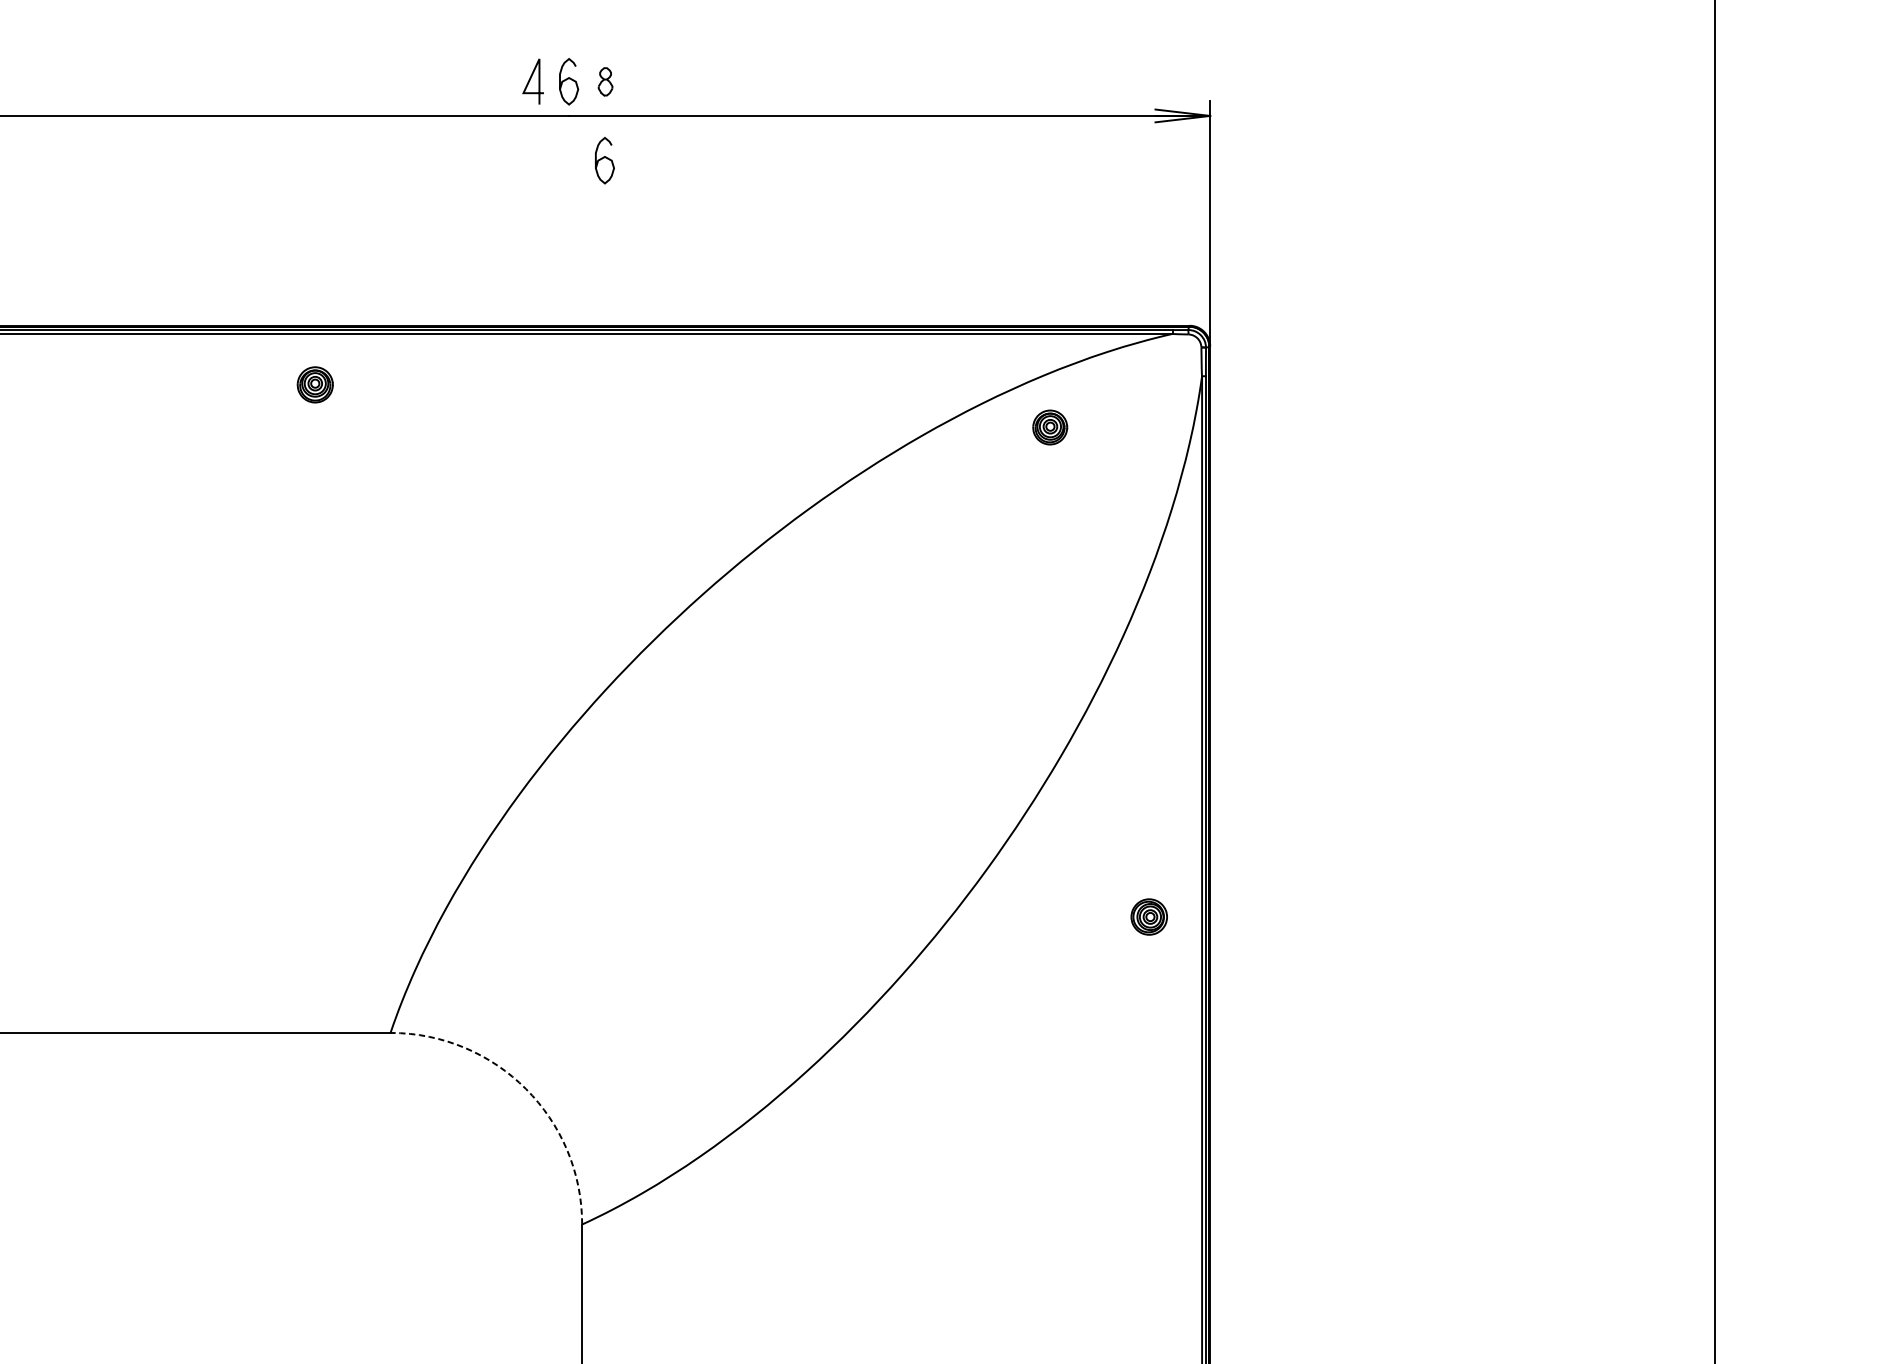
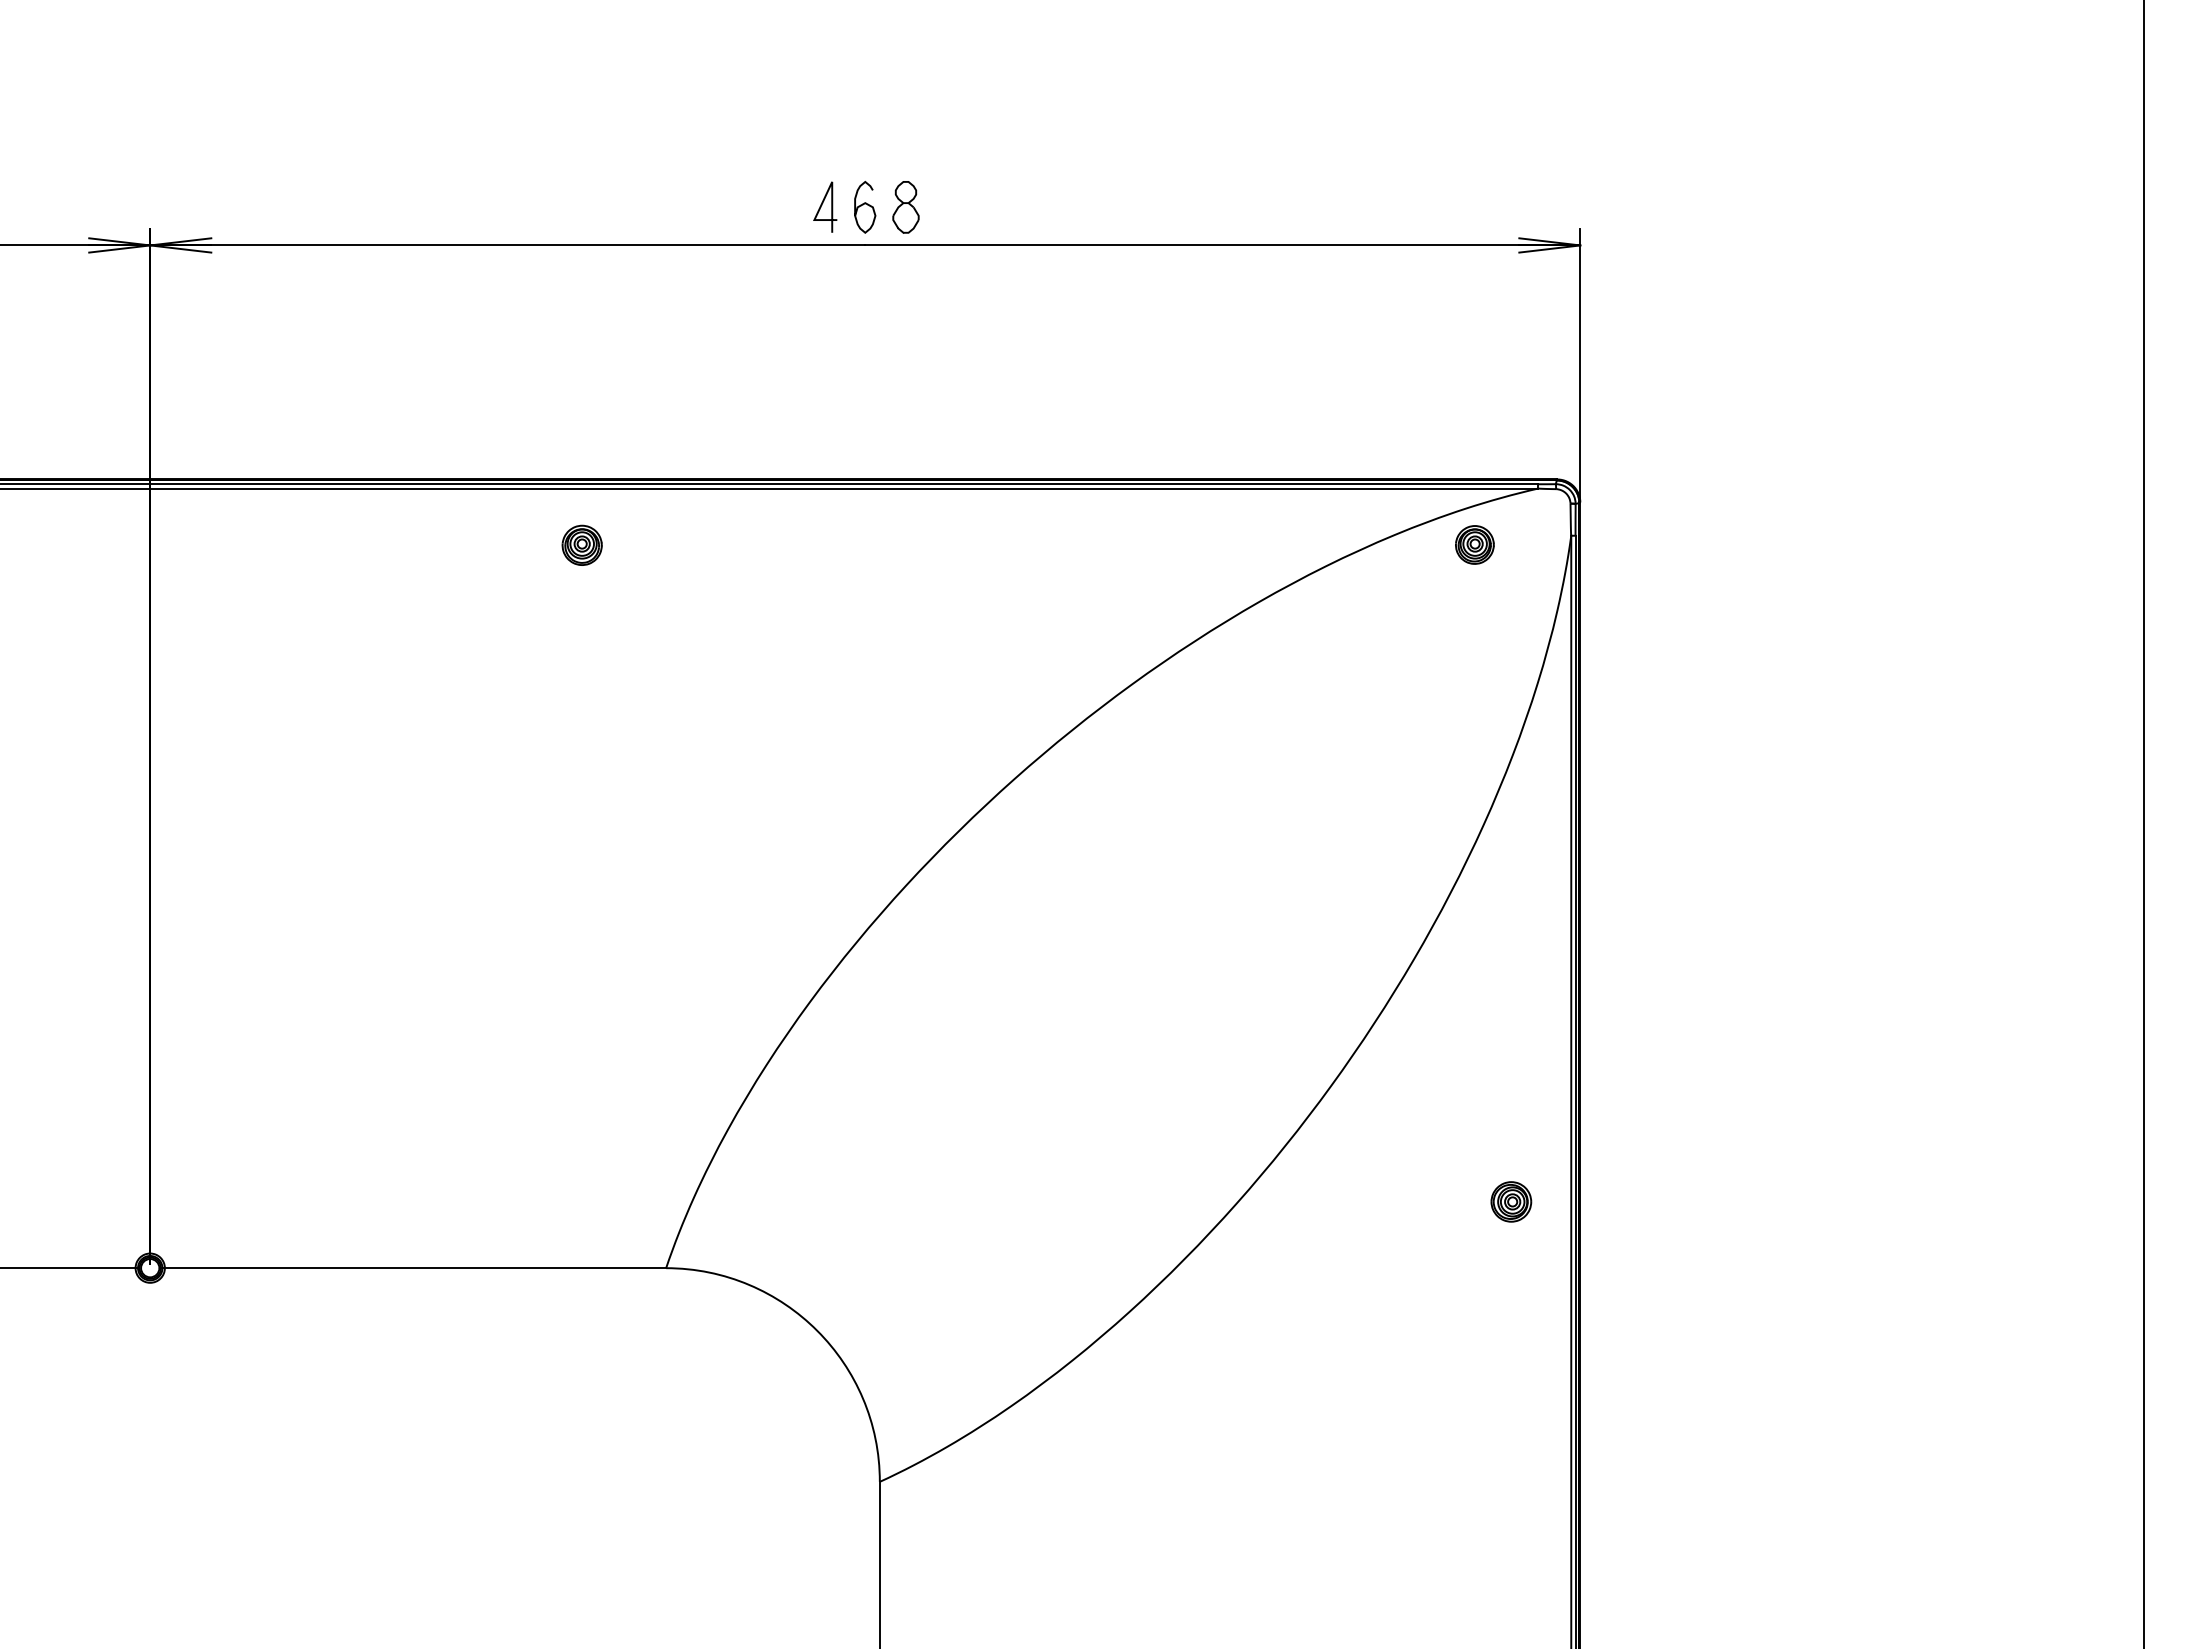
part: (605, 81) -> (905, 207), size x1.67
curve: (605, 158) -> (905, 292), removed
part: (1049, 427) -> (1474, 544), moved
part: (1149, 916) -> (1511, 1201), moved
arc: (526, 1088) -> (817, 1330), dashed -> solid

